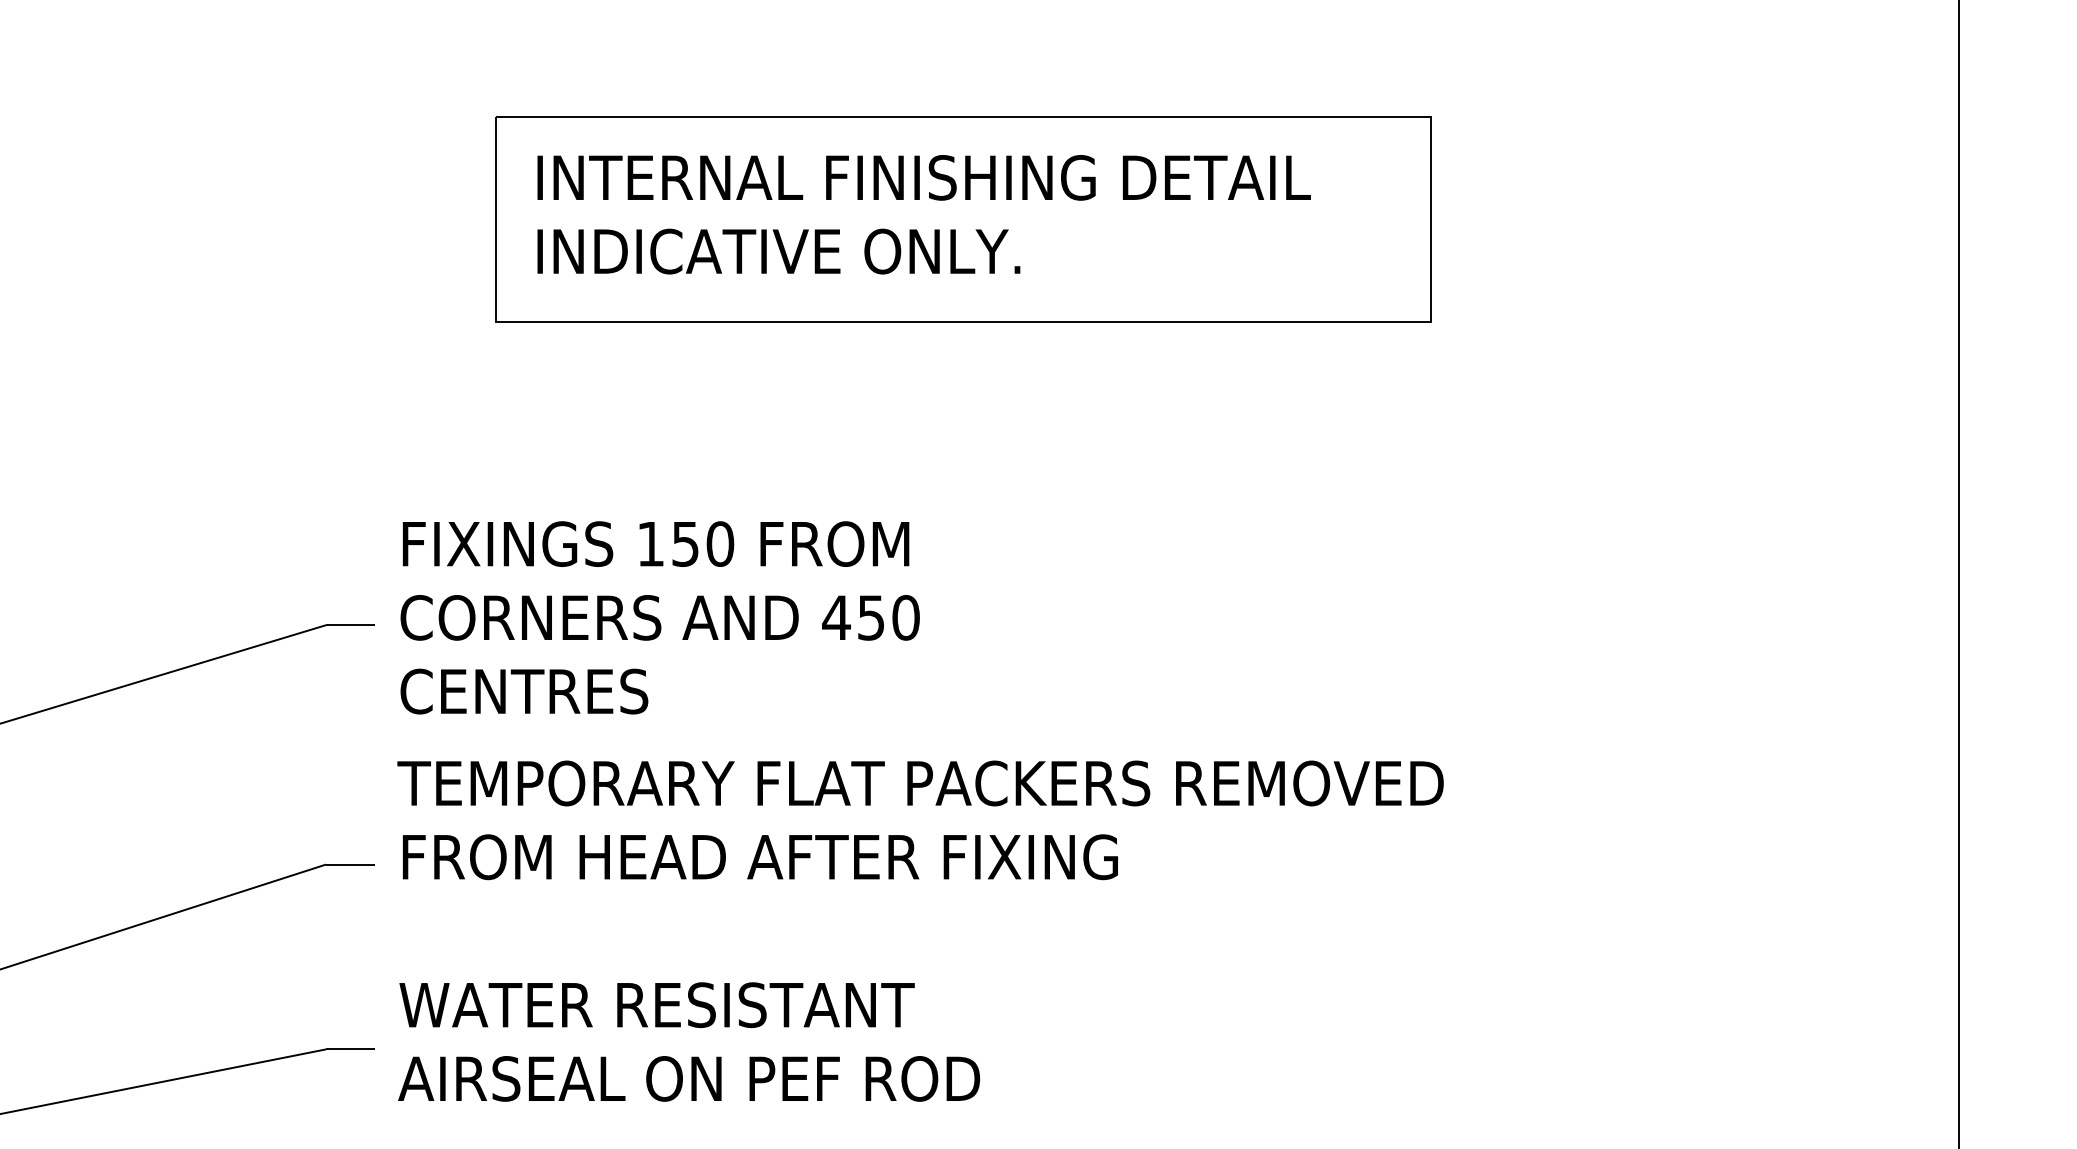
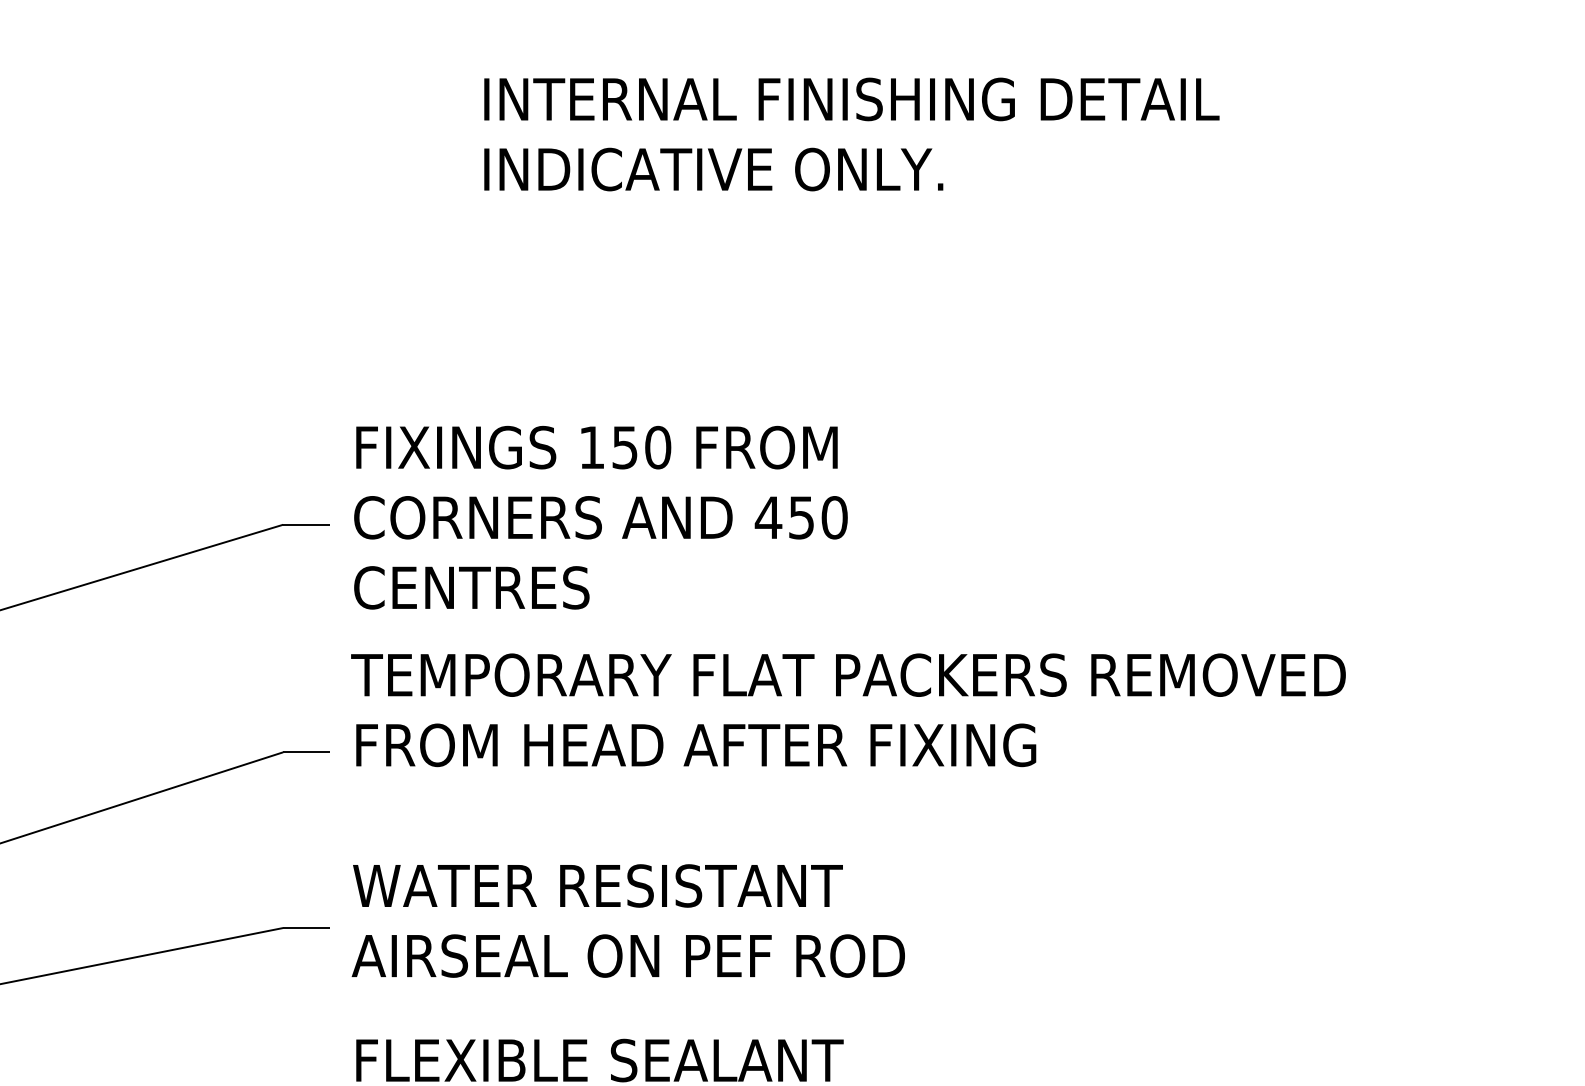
part: (963, 219) -> (889, 139), removed

